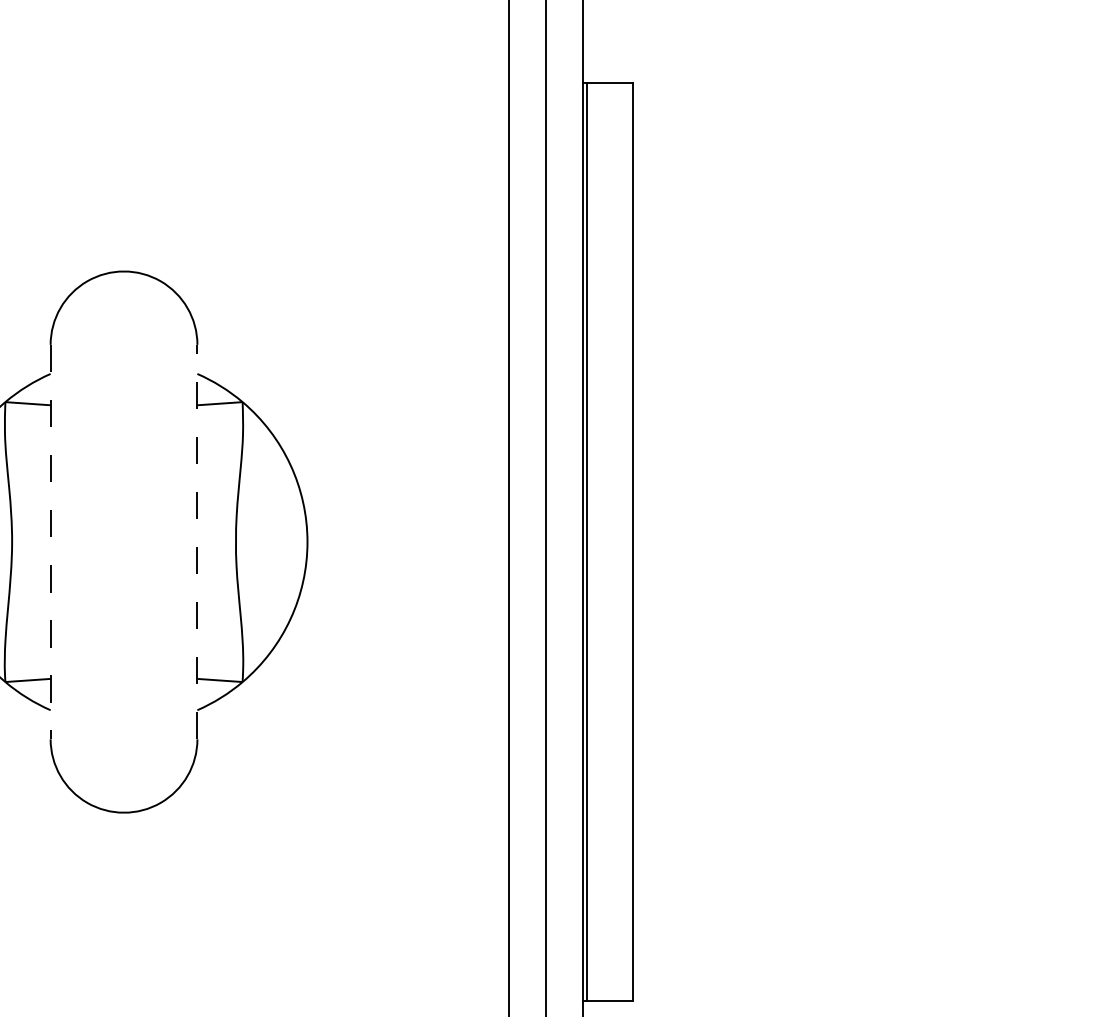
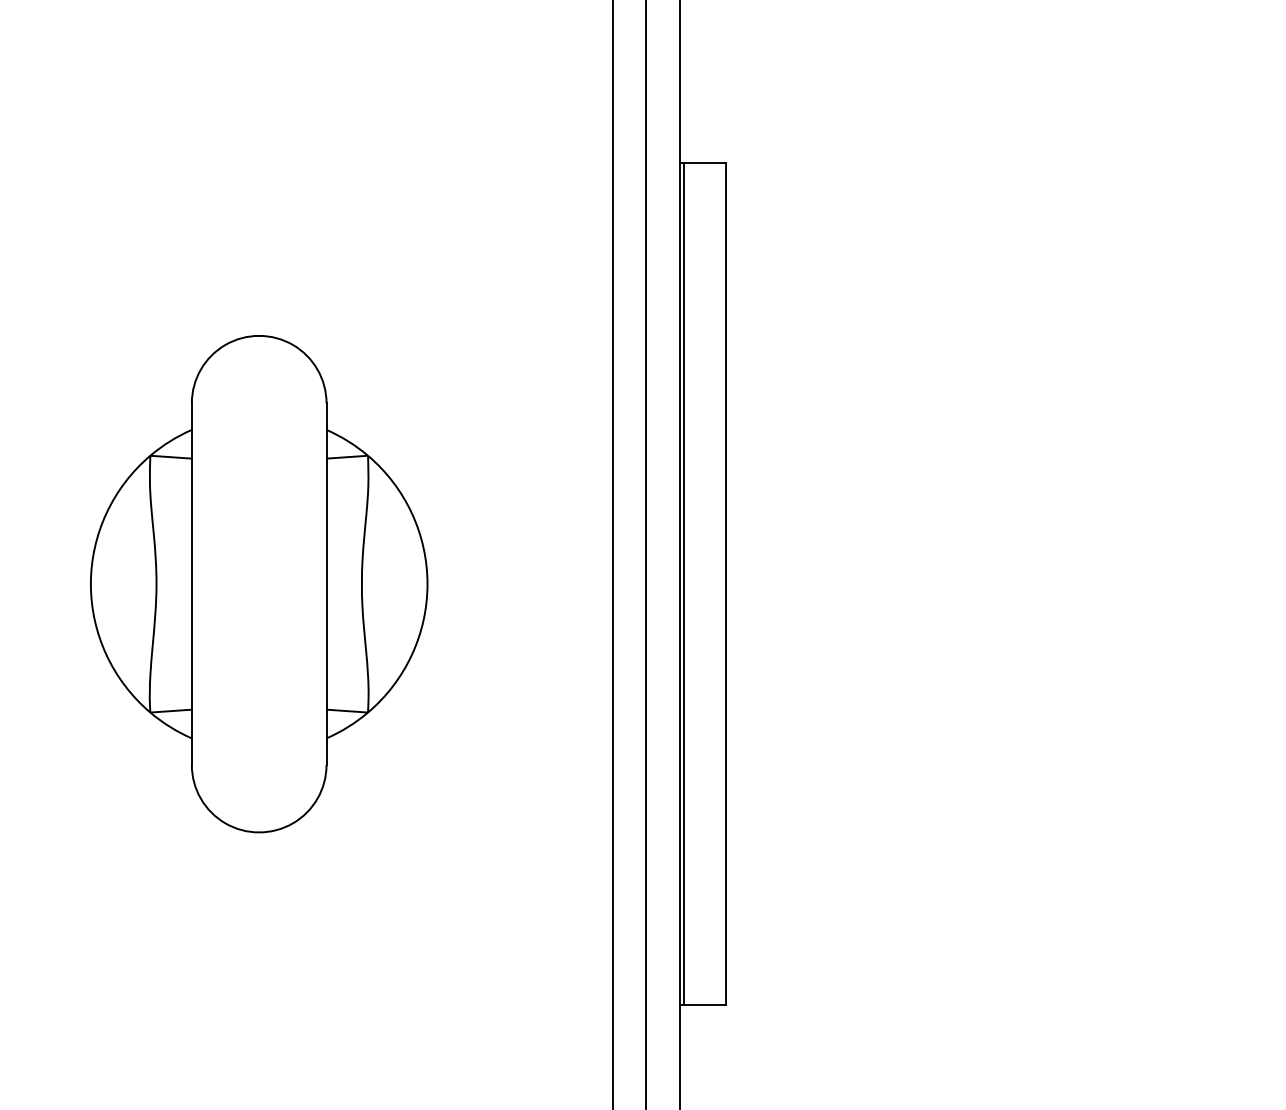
line: (50, 542) -> (191, 584), dashed -> solid
line: (197, 542) -> (326, 584), dashed -> solid

